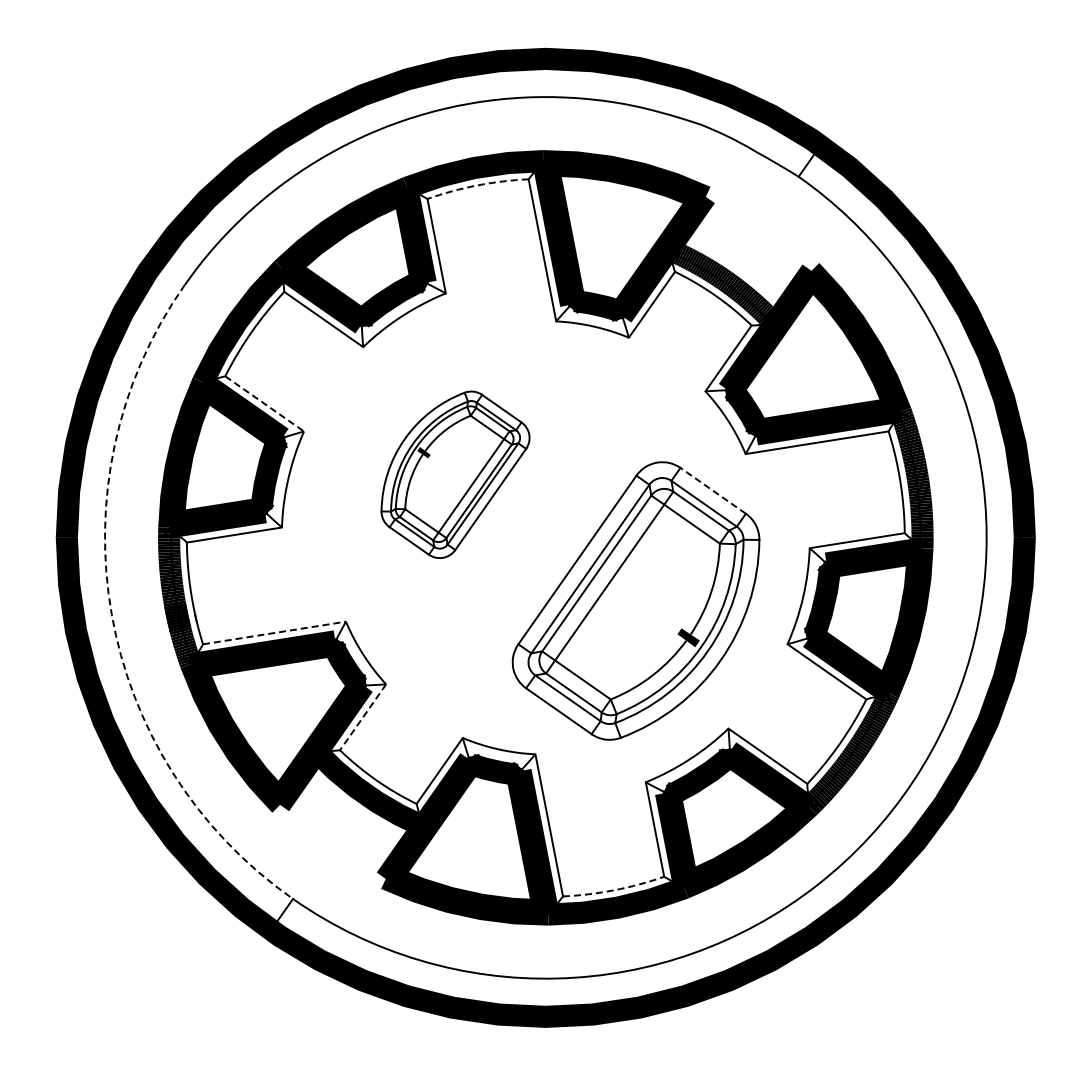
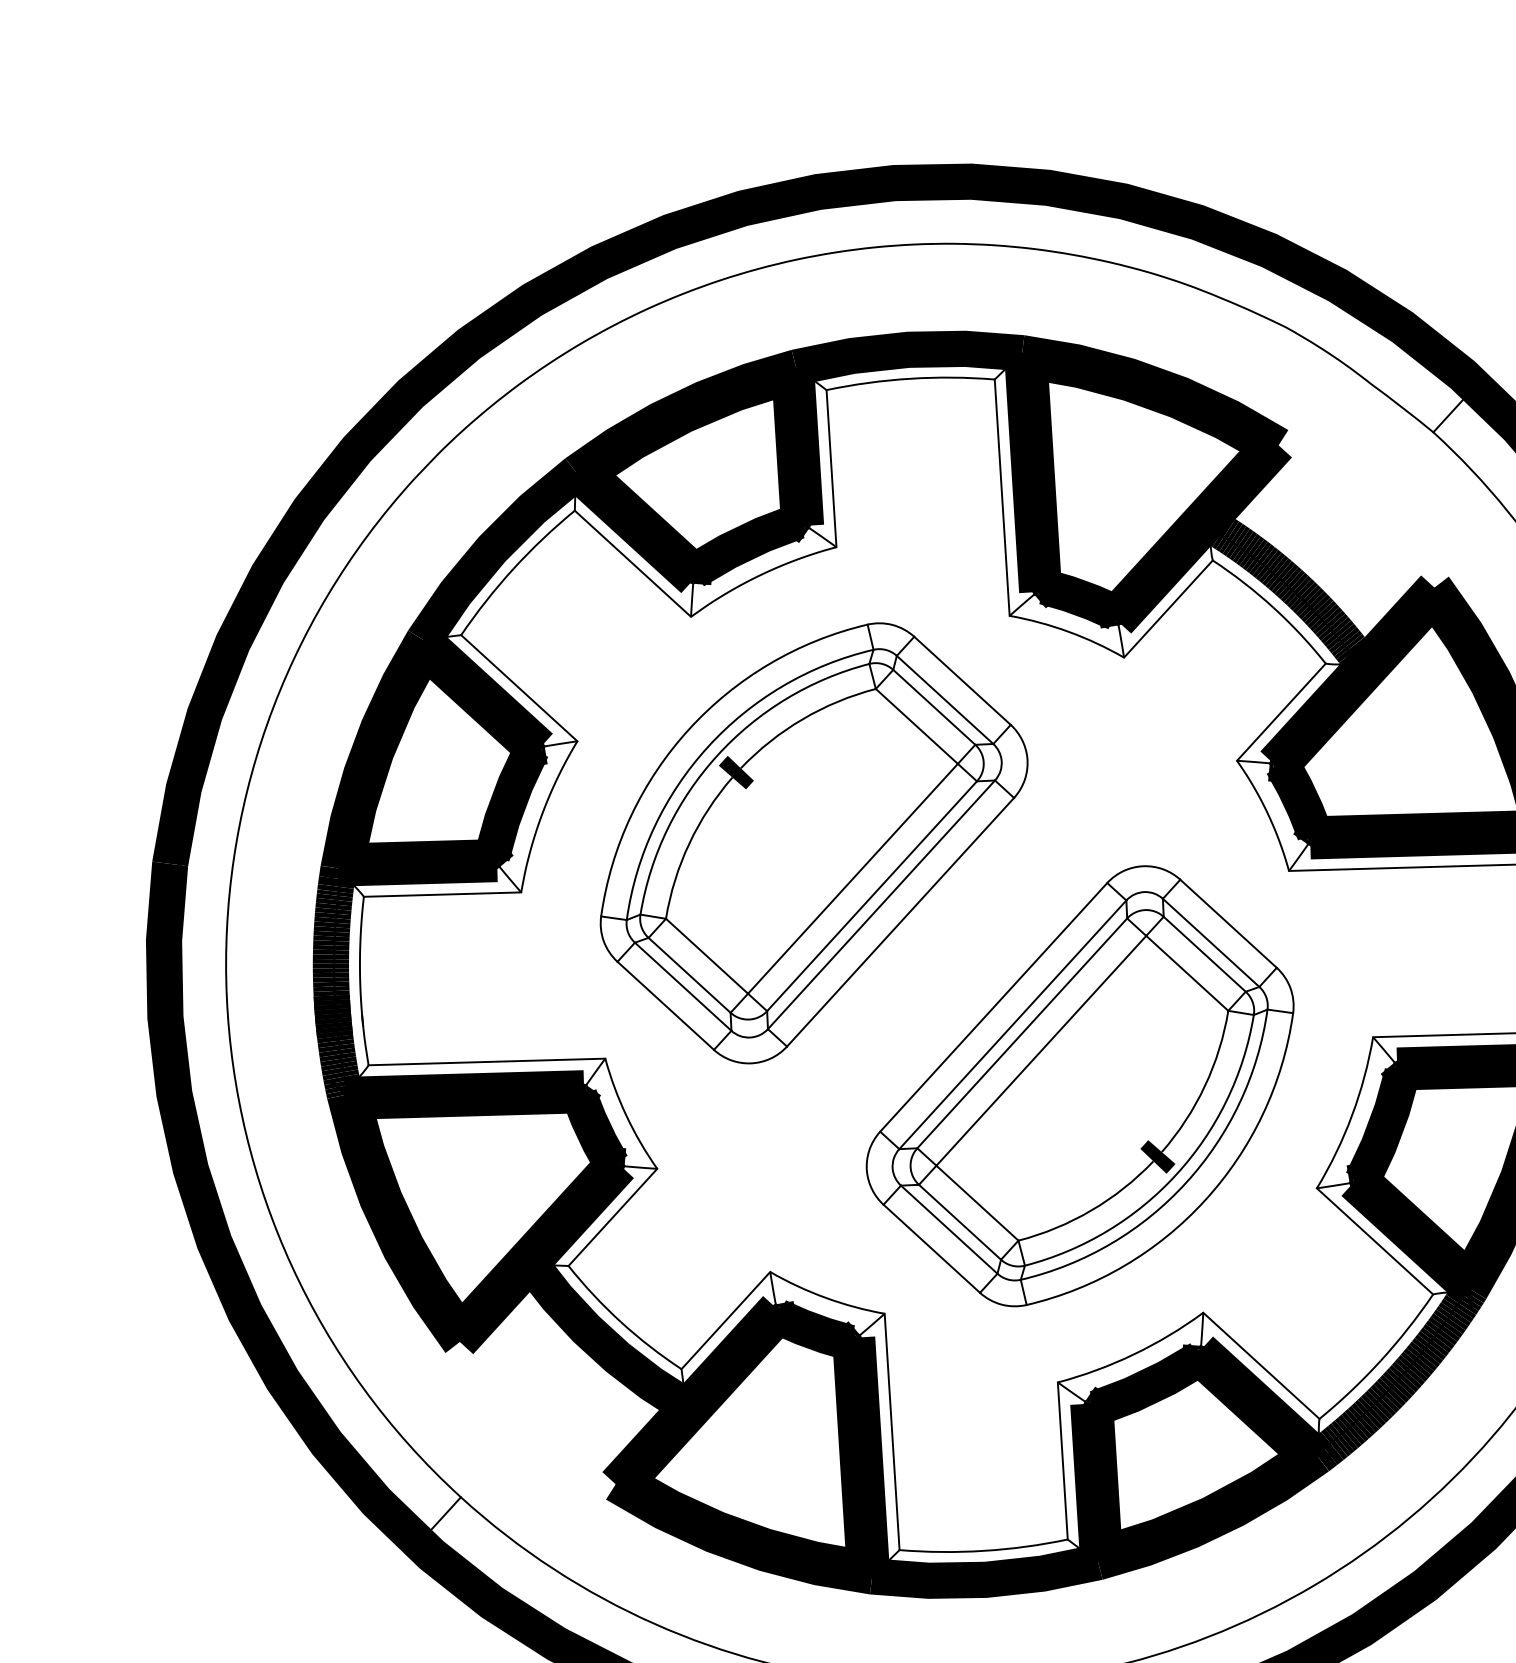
arc: (477, 185) -> (910, 378), dashed -> solid
line: (265, 404) -> (520, 689), dashed -> solid
part: (455, 474) -> (813, 842), size x1.67
line: (713, 490) -> (1229, 923), dashed -> solid
arc: (111, 614) -> (226, 997), dashed -> solid
line: (274, 632) -> (487, 1061), dashed -> solid
line: (362, 717) -> (611, 1217), dashed -> solid
arc: (614, 890) -> (984, 1551), dashed -> solid

